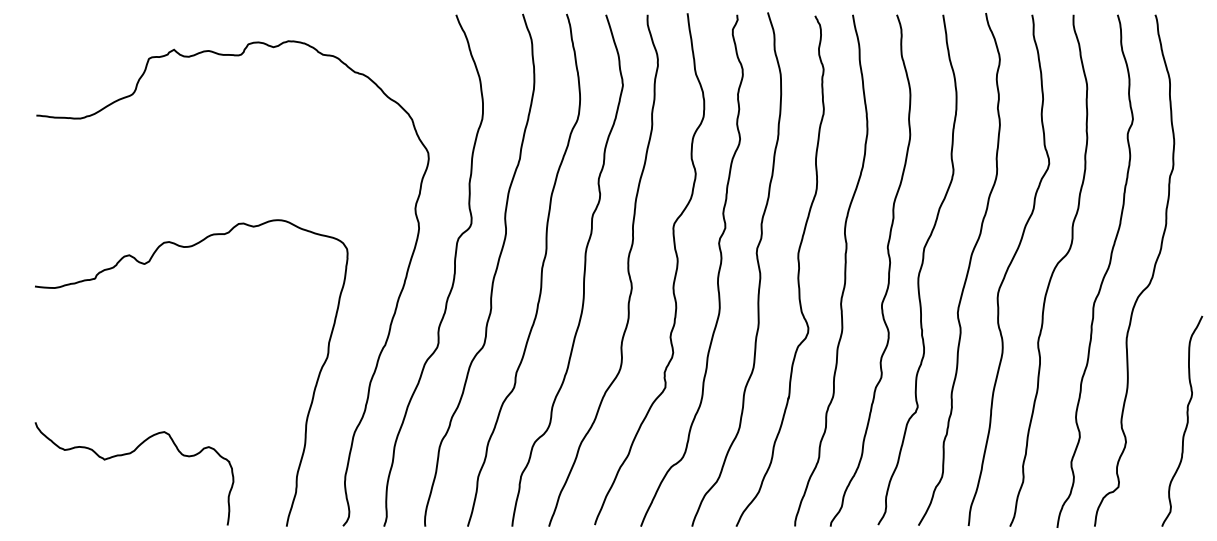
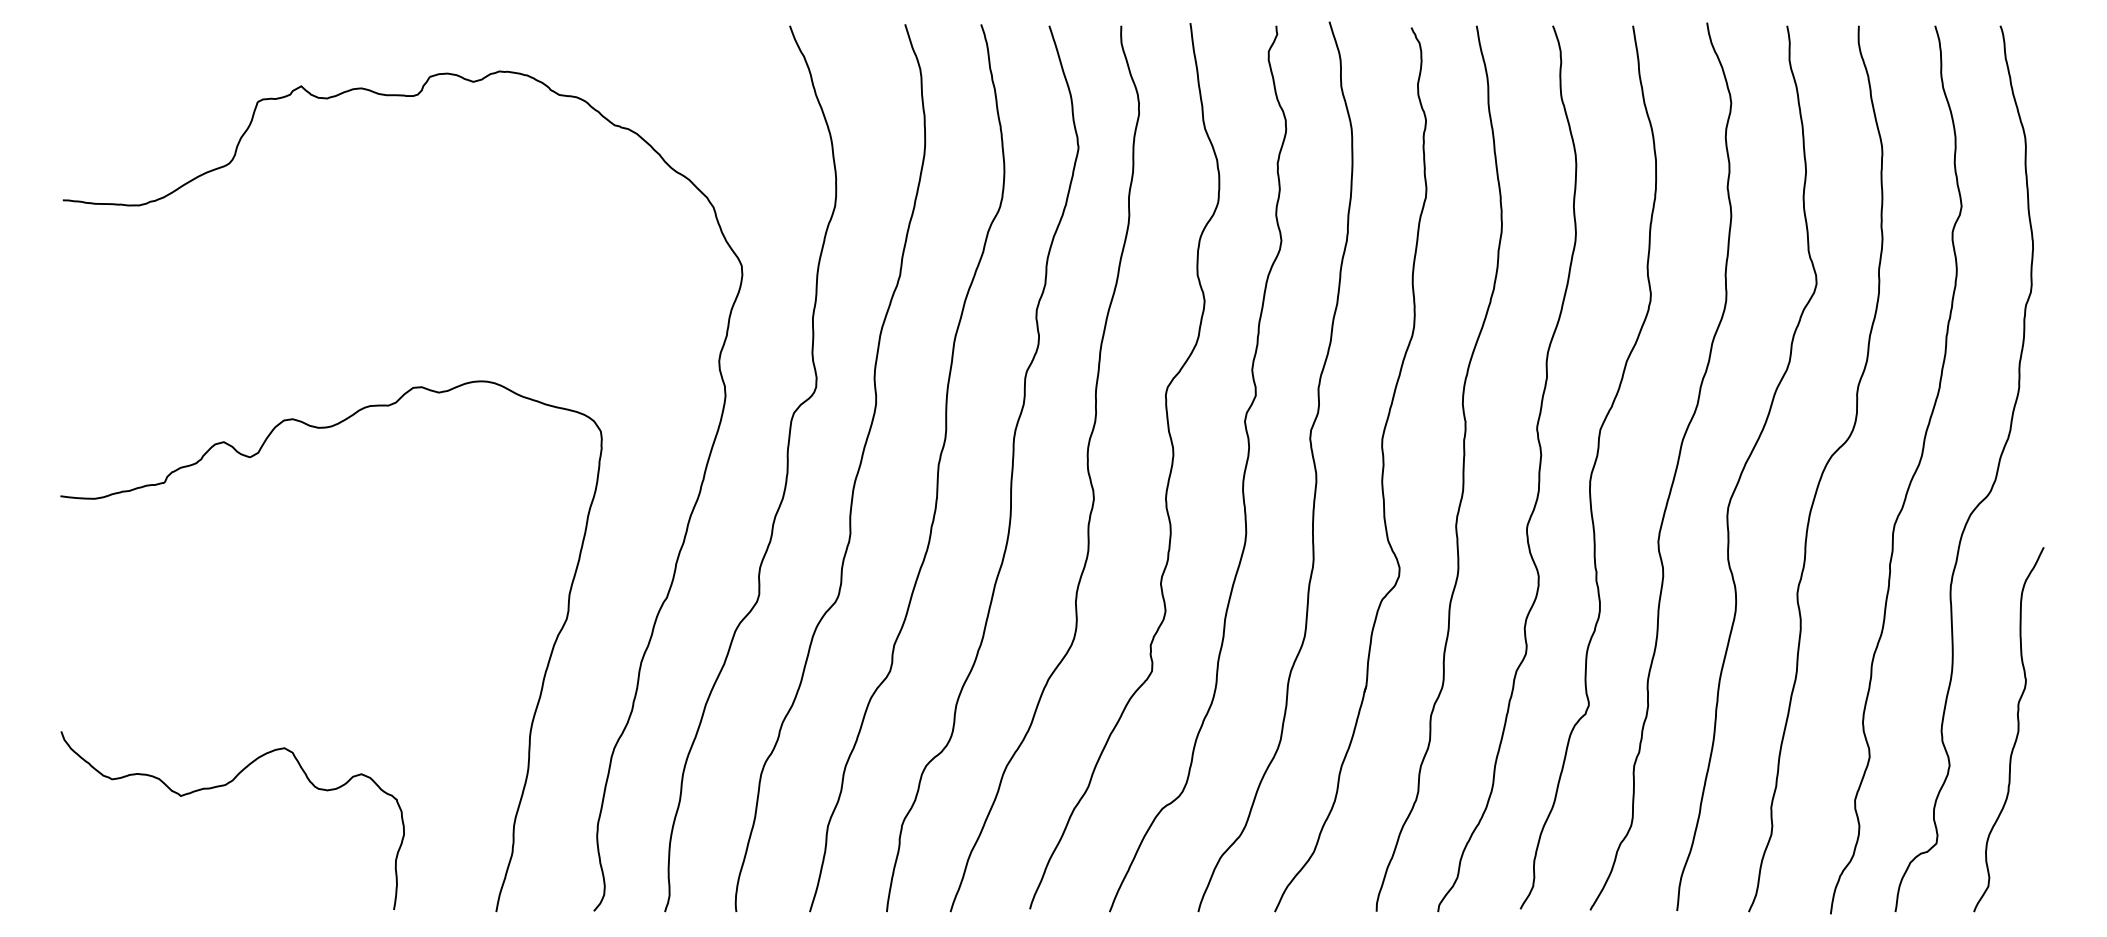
curve: (1186, 420) -> (2016, 728), moved

